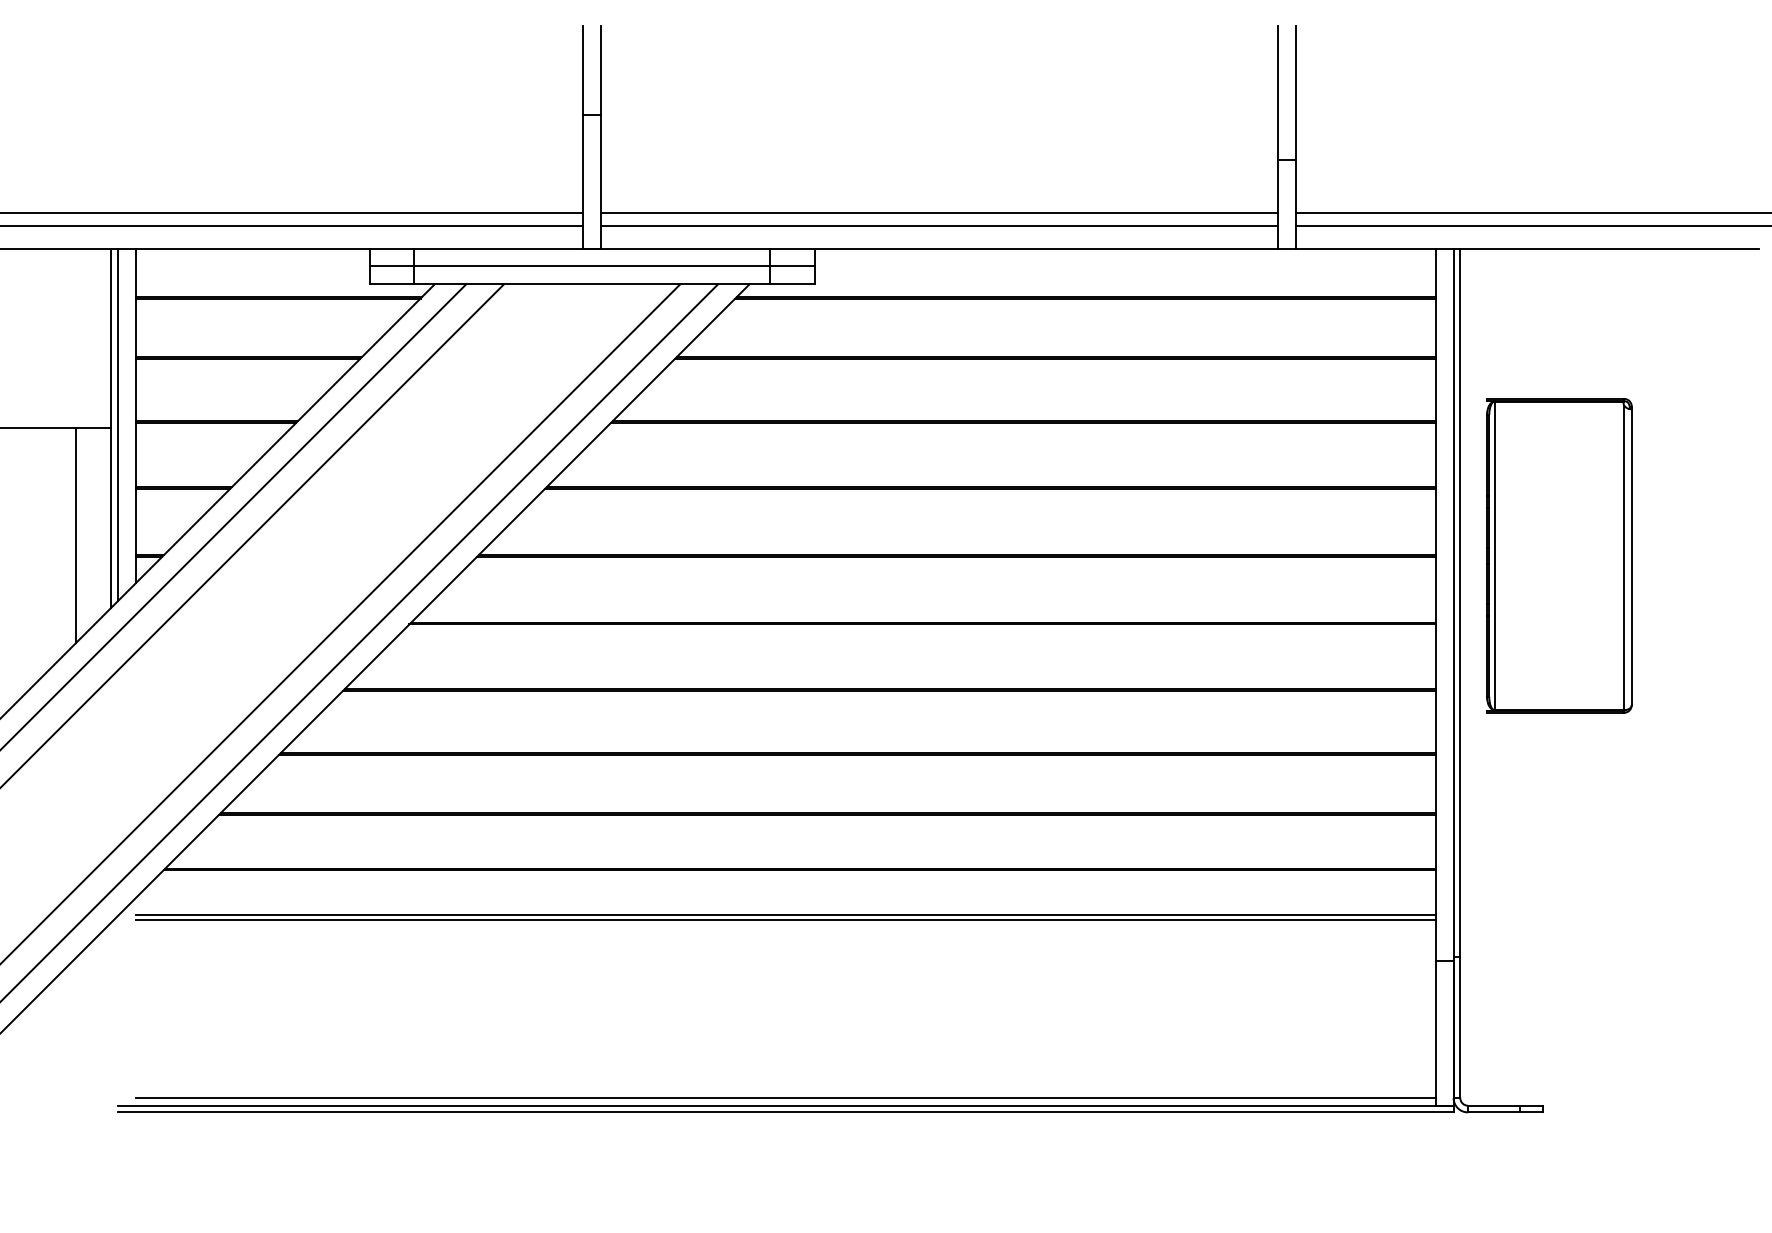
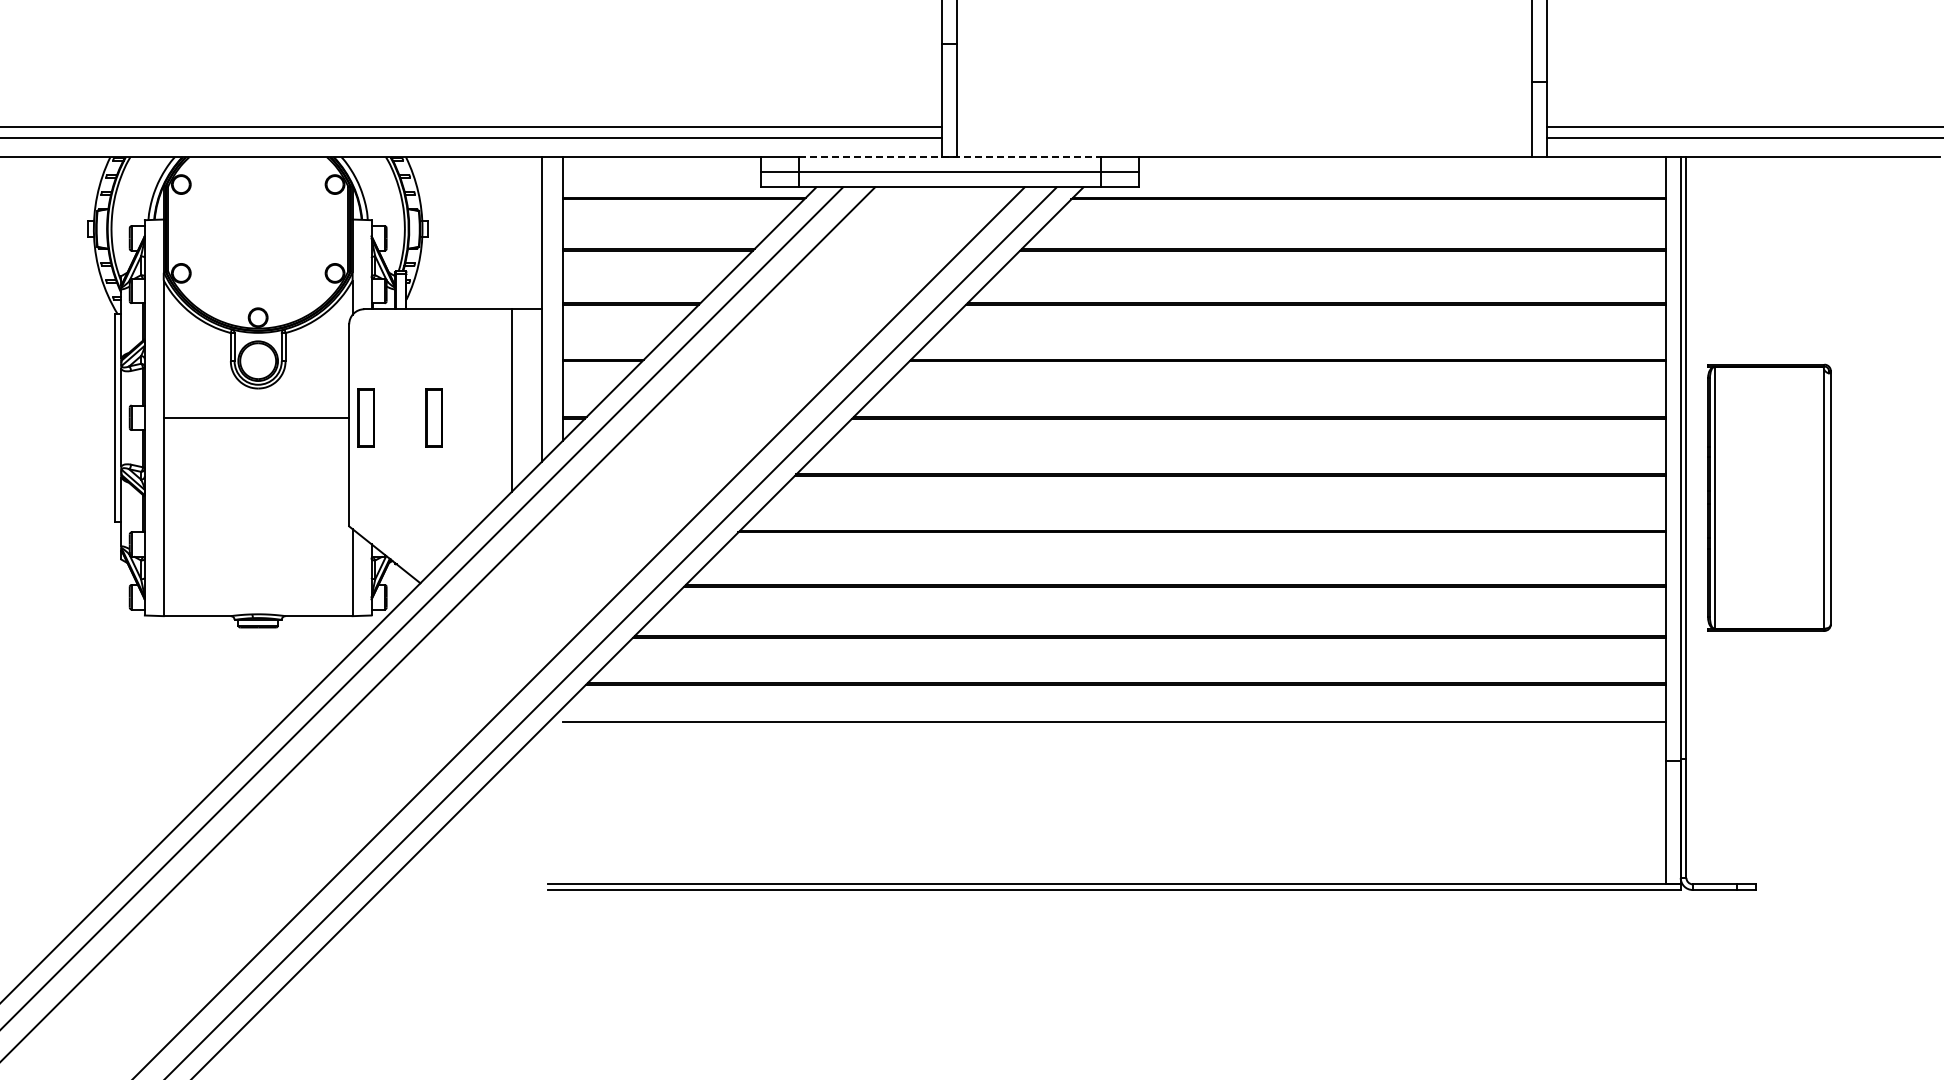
line: (939, 212) -> (1244, 126), removed
line: (939, 226) -> (1244, 138), removed
line: (592, 249) -> (950, 157), solid -> dashed
line: (118, 424) -> (547, 306), removed
part: (1559, 555) -> (1769, 497), moved
line: (785, 919) -> (1113, 726), removed
line: (785, 1097) -> (1113, 877), removed

